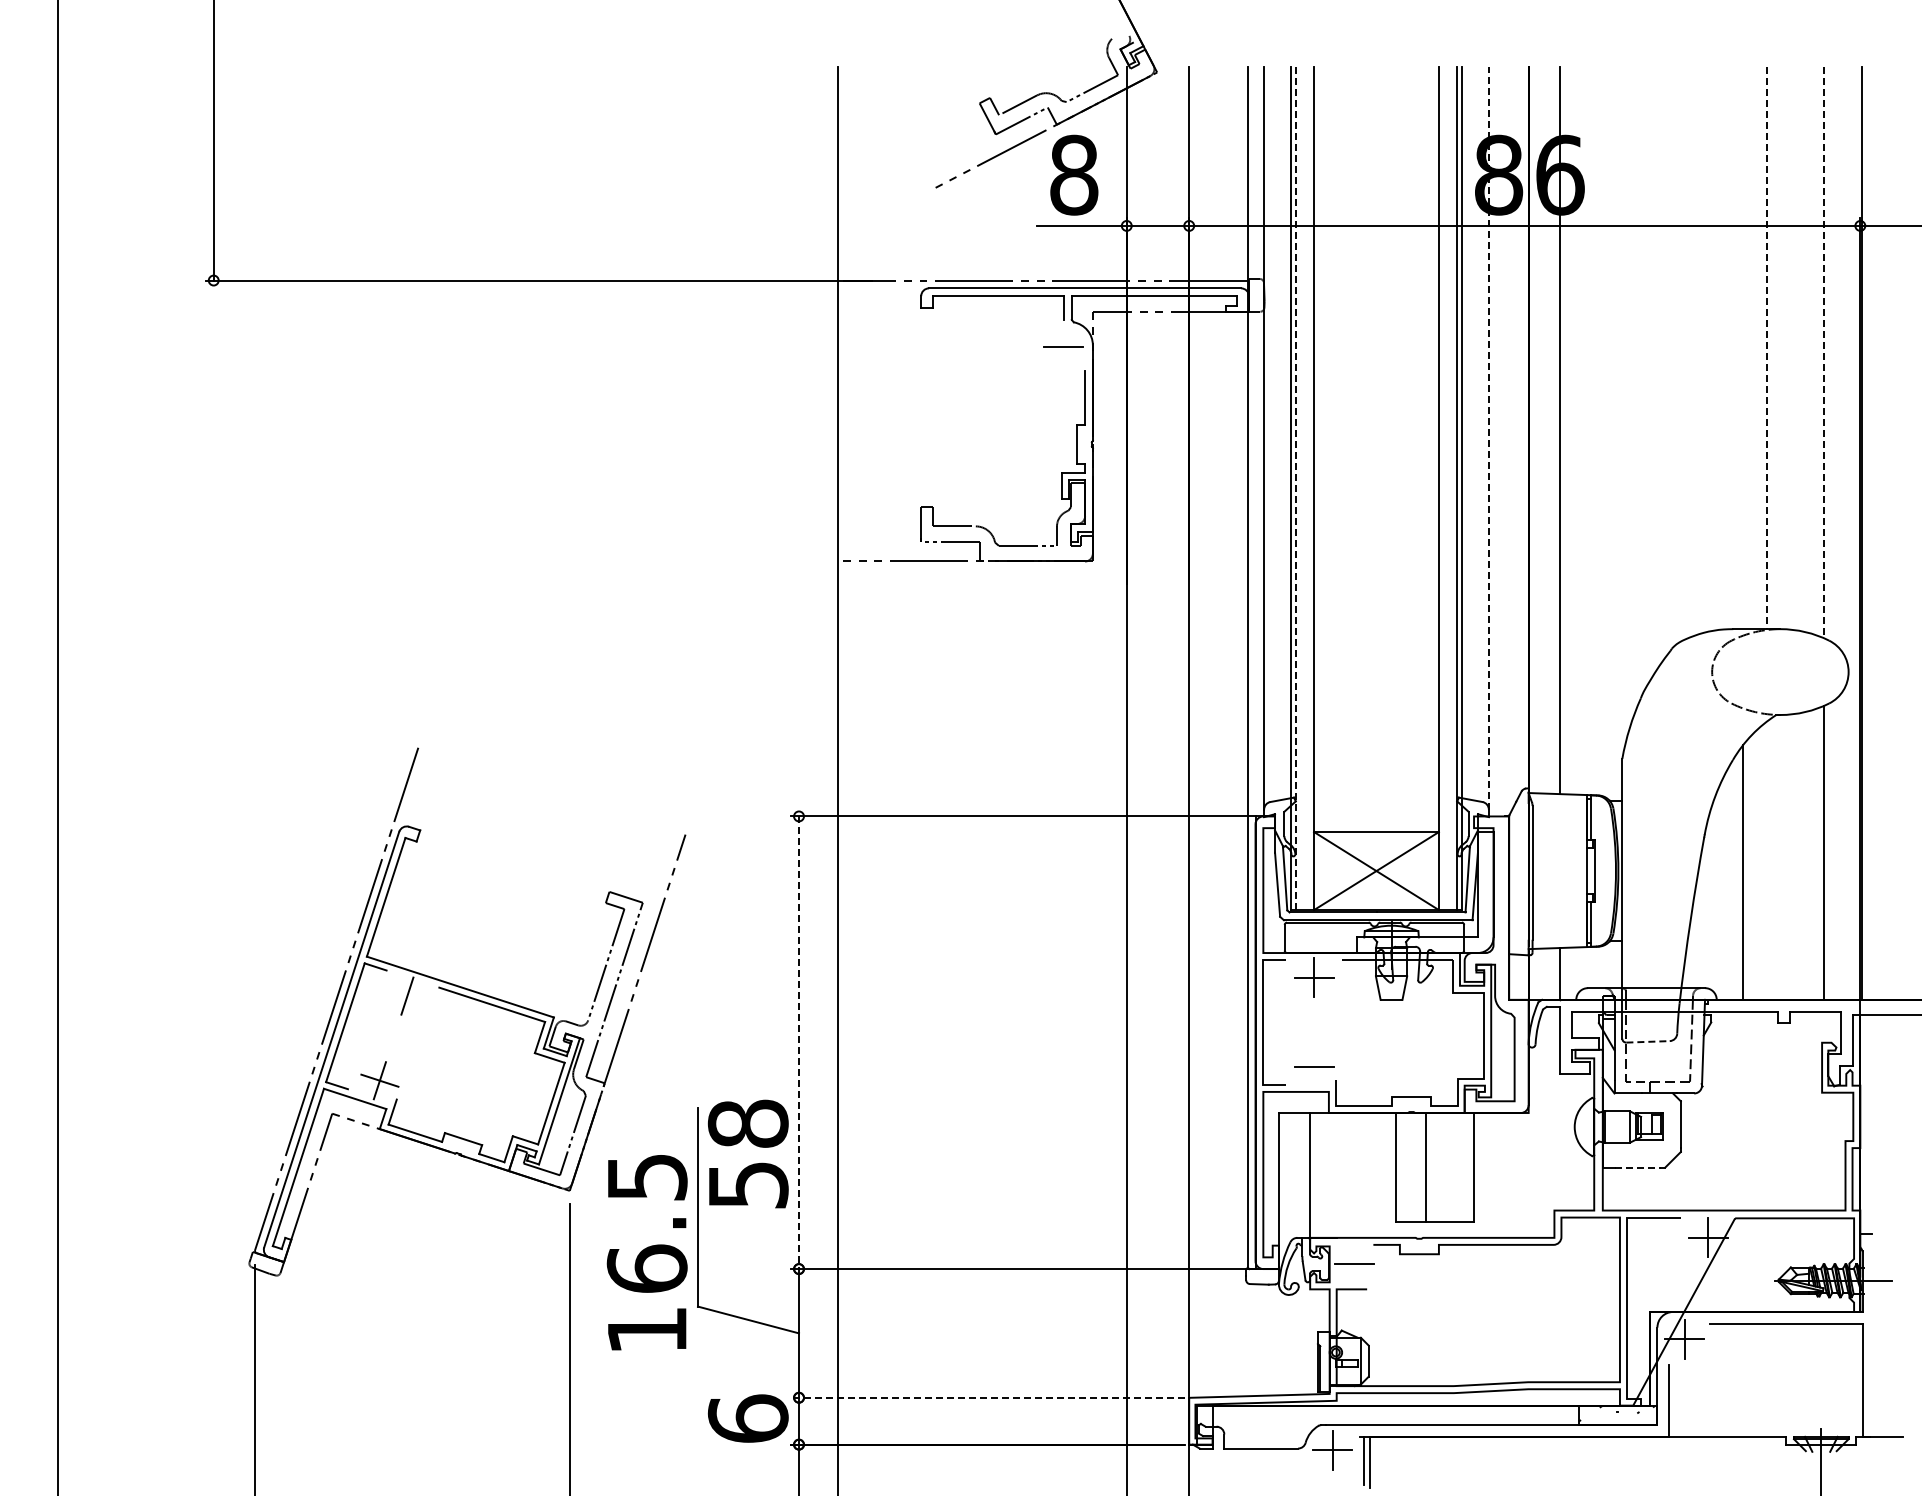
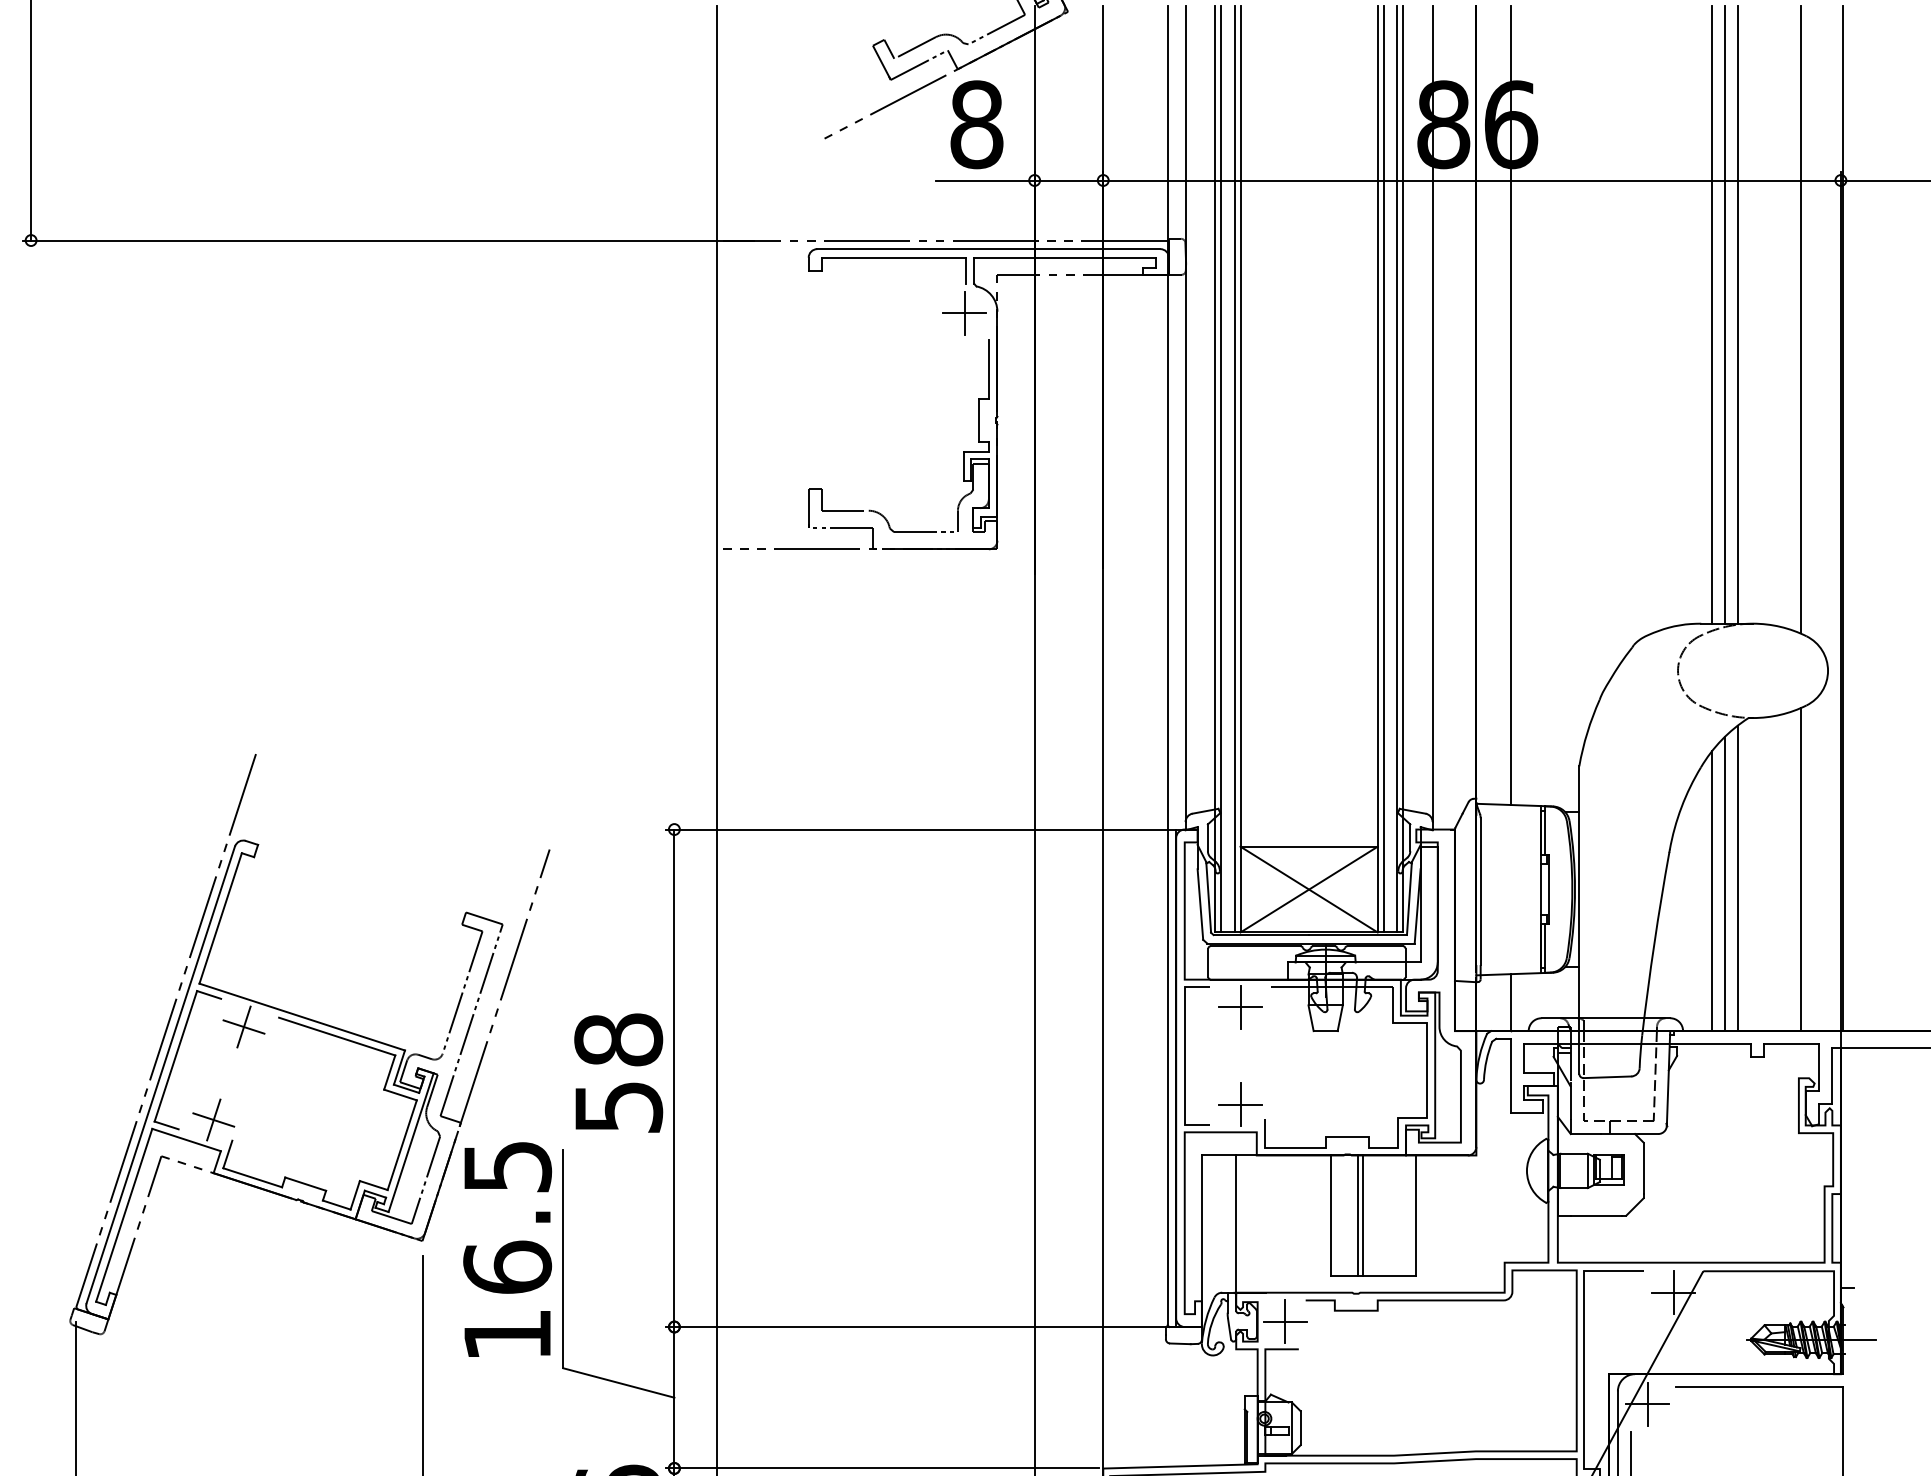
line: (1063, 346) -> (965, 313), added
line: (1743, 347) -> (1712, 314), added
line: (1754, 347) -> (1724, 314), added
line: (1766, 348) -> (1737, 315), dashed -> solid
line: (1823, 352) -> (1800, 319), dashed -> solid
line: (1488, 437) -> (1432, 413), dashed -> solid
line: (1296, 488) -> (1221, 469), dashed -> solid
line: (1308, 488) -> (1234, 469), added
line: (1444, 488) -> (1383, 469), added
line: (1766, 860) -> (1737, 877), added
line: (1754, 865) -> (1724, 883), added
line: (406, 996) -> (242, 1027), added
line: (1648, 1041) -> (1608, 1076), dashed -> solid
line: (799, 1043) -> (674, 1079), dashed -> solid
line: (1314, 1066) -> (1240, 1104), added
text: (748, 1153) -> (618, 1072), moved
line: (1420, 1167) -> (1357, 1215), added
line: (1638, 1167) -> (1597, 1215), dashed -> solid
text: (646, 1252) -> (506, 1249), moved
line: (1354, 1263) -> (1284, 1320), added
line: (988, 1397) -> (882, 1468), dashed -> solid

